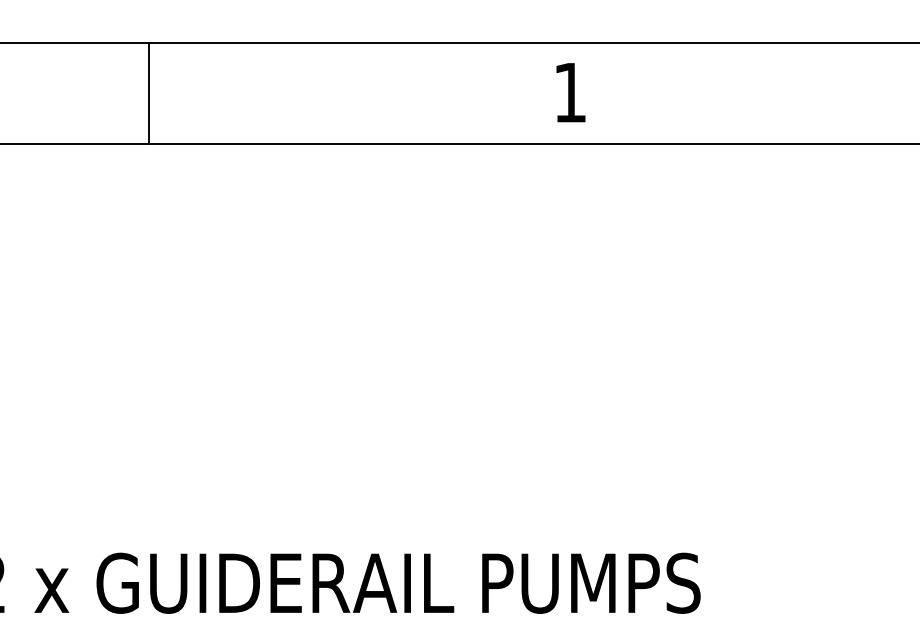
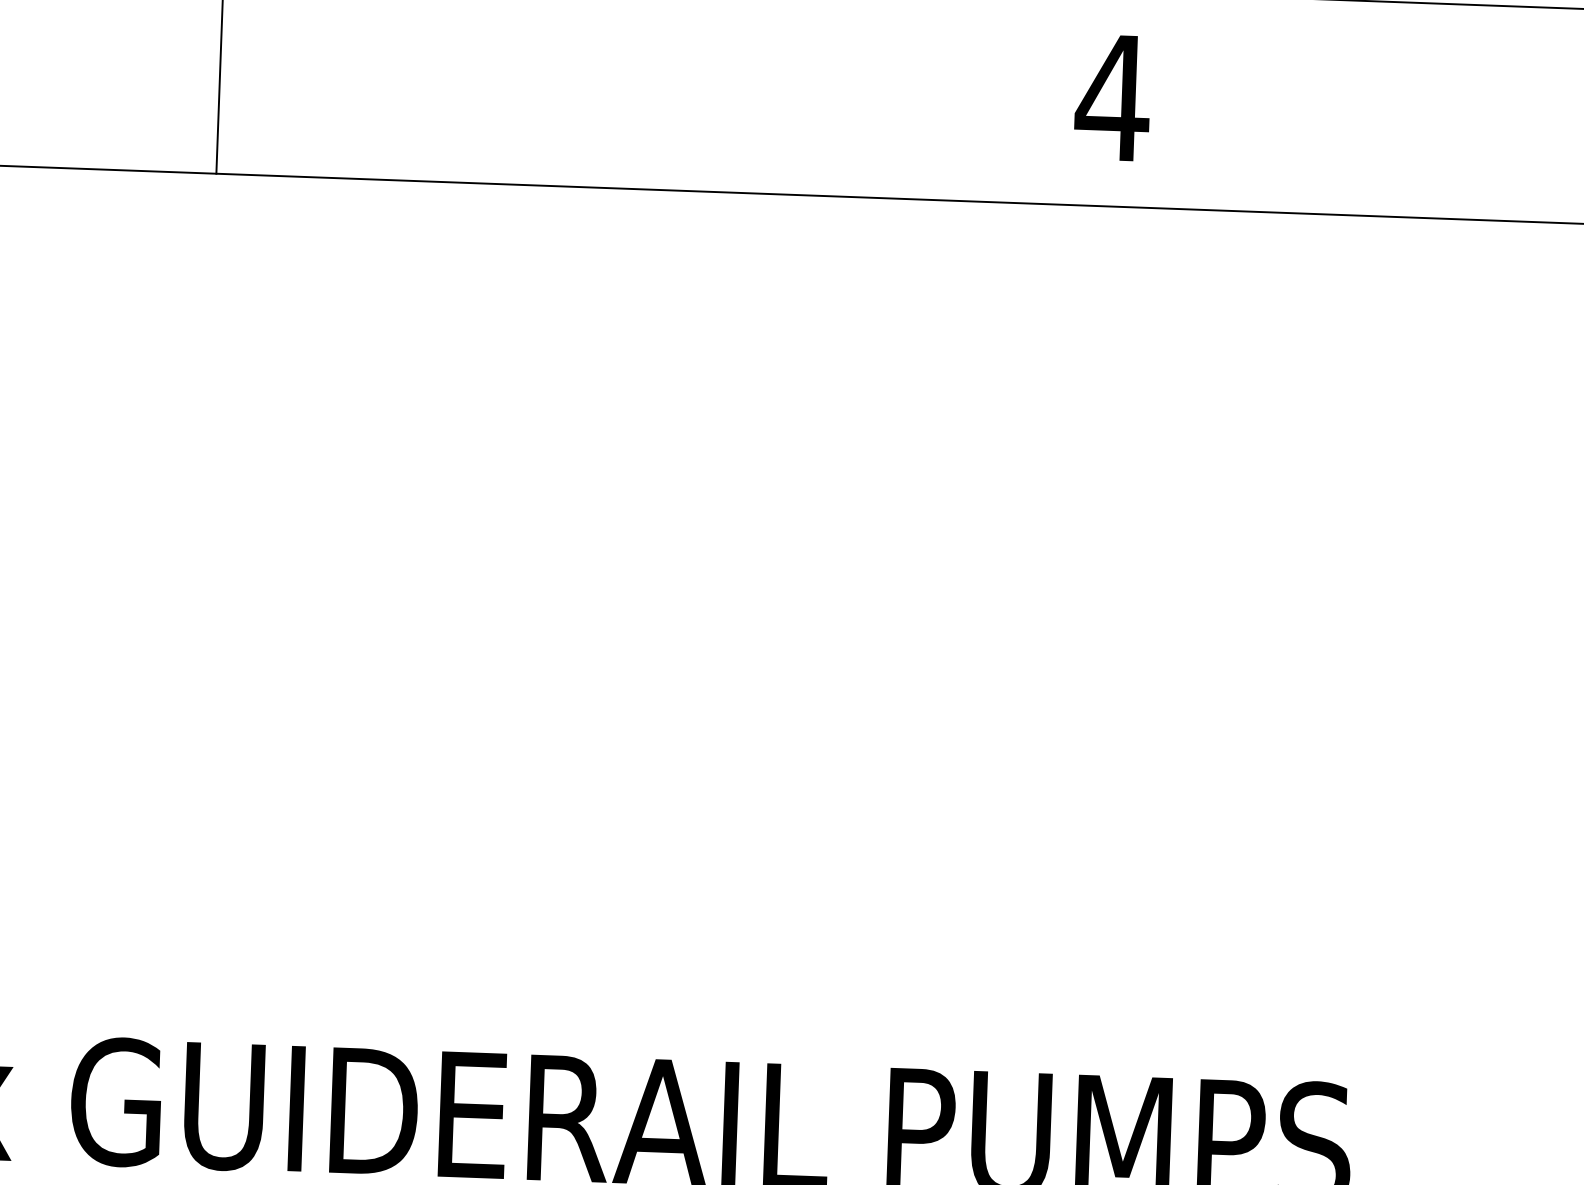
text: (569, 92) -> (1111, 97), 1 -> 4

